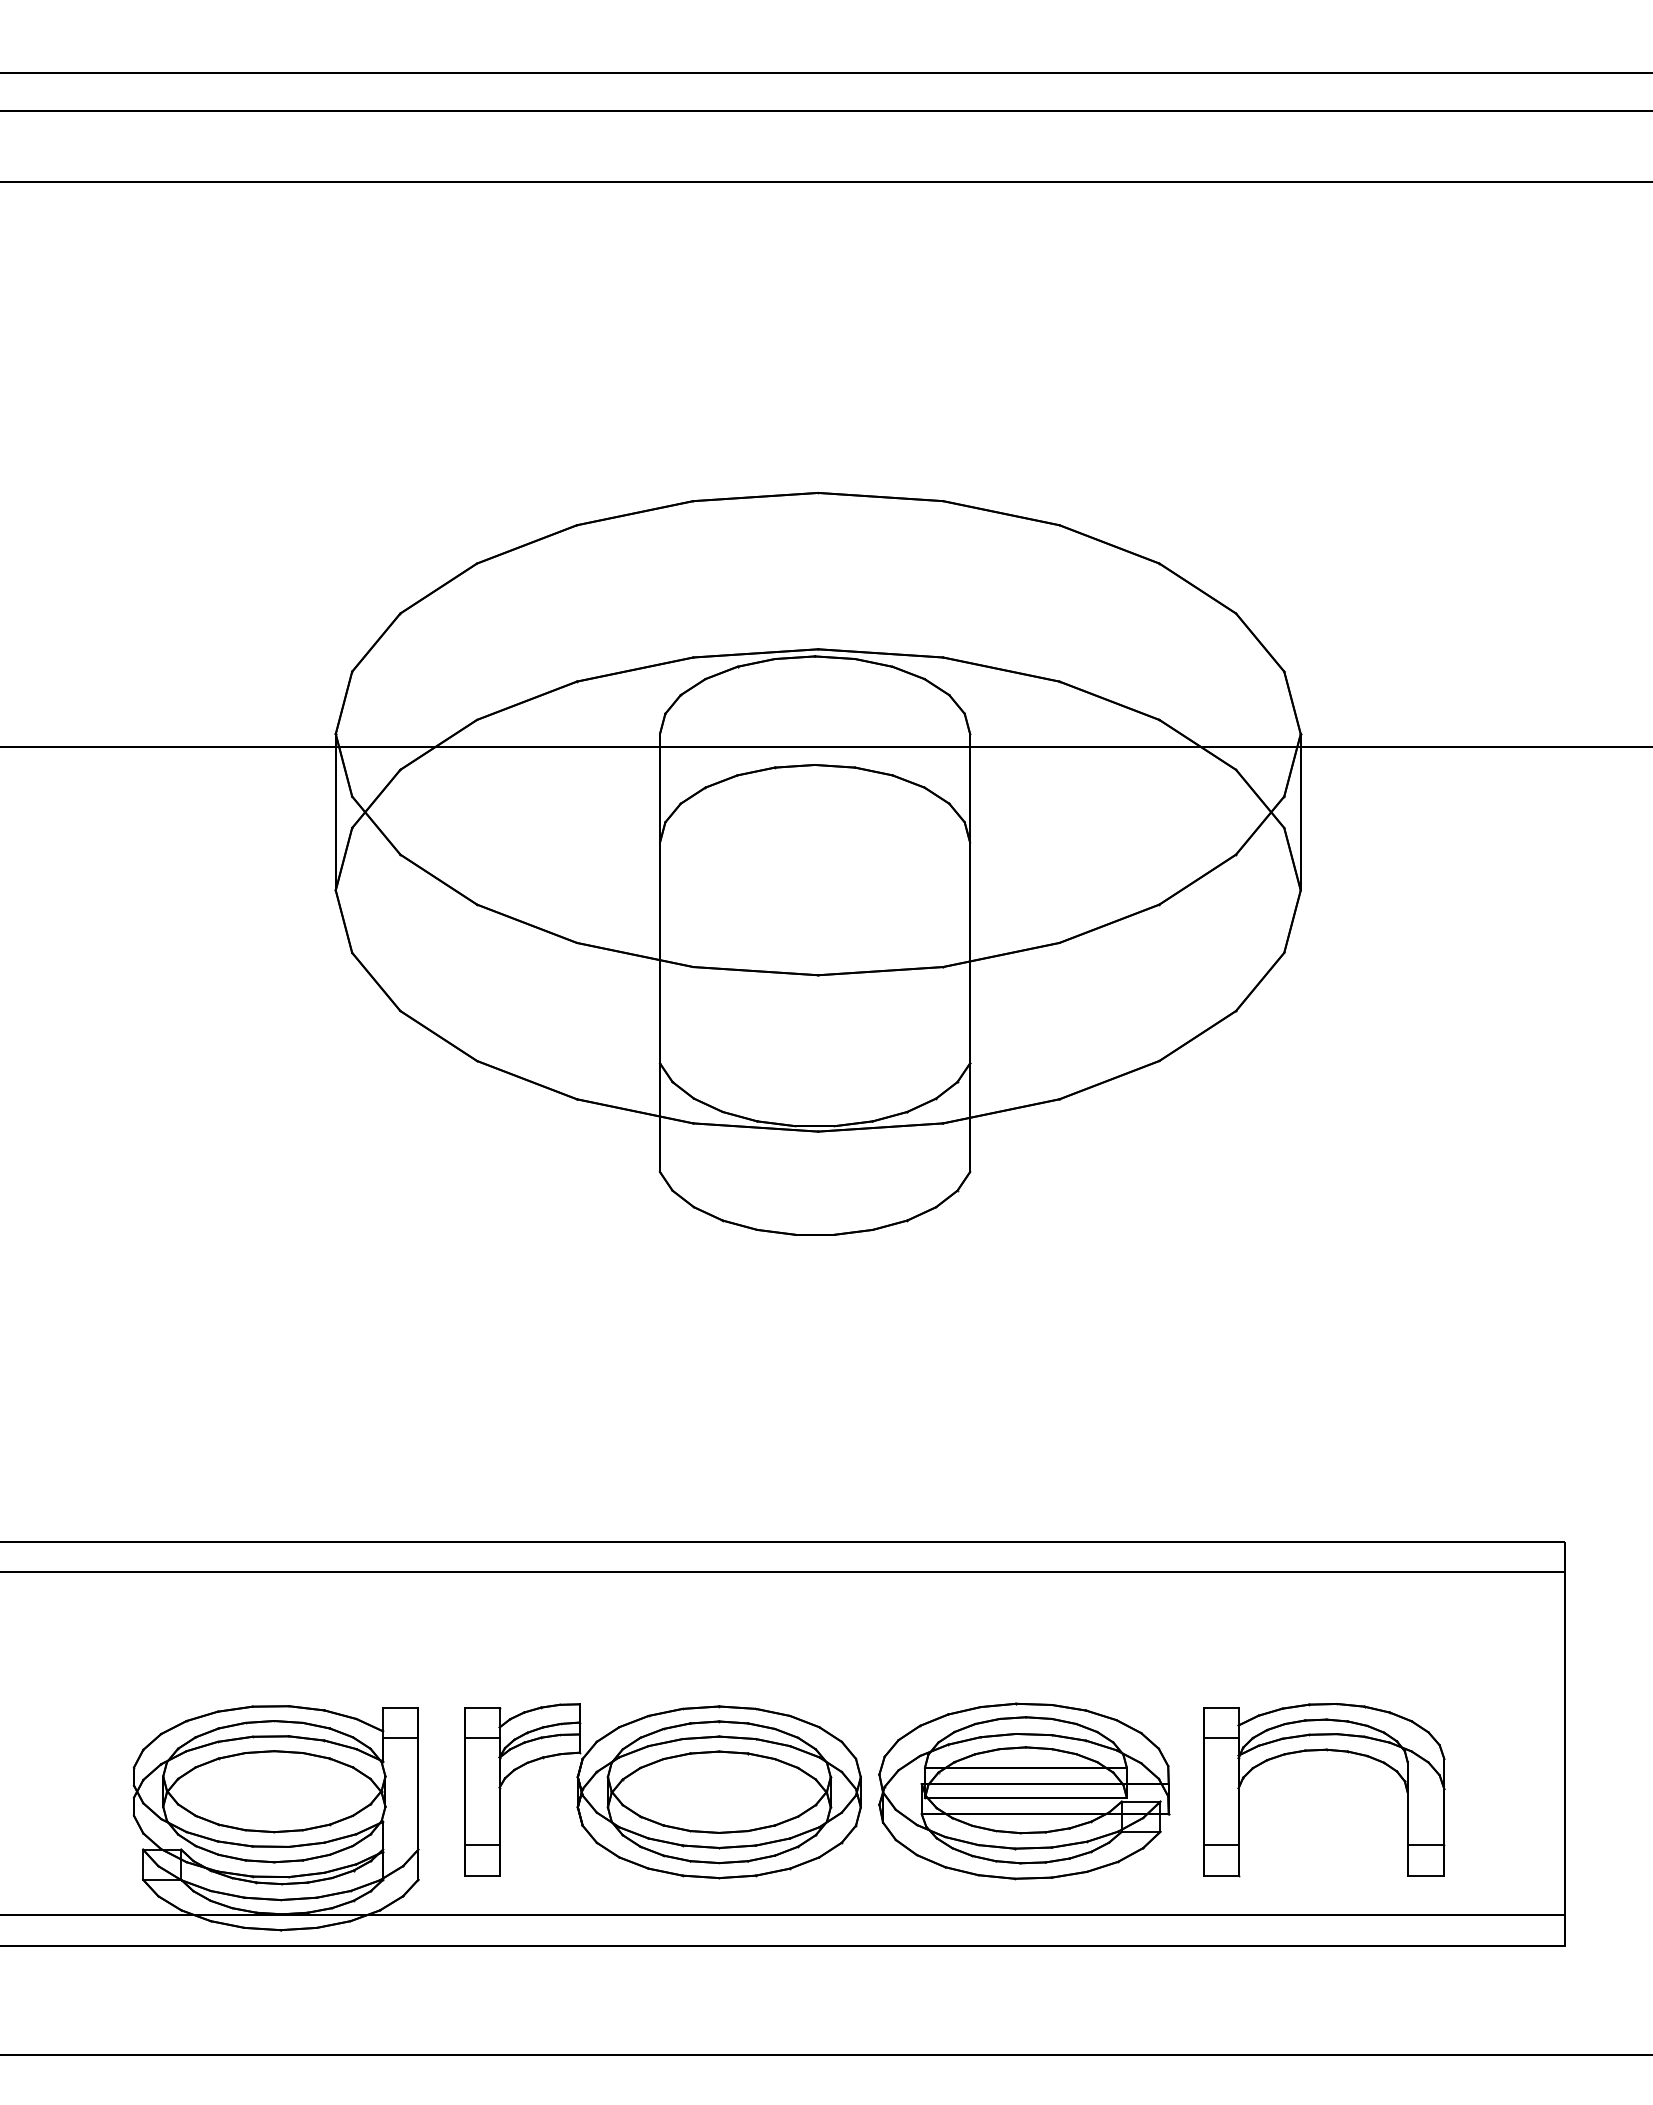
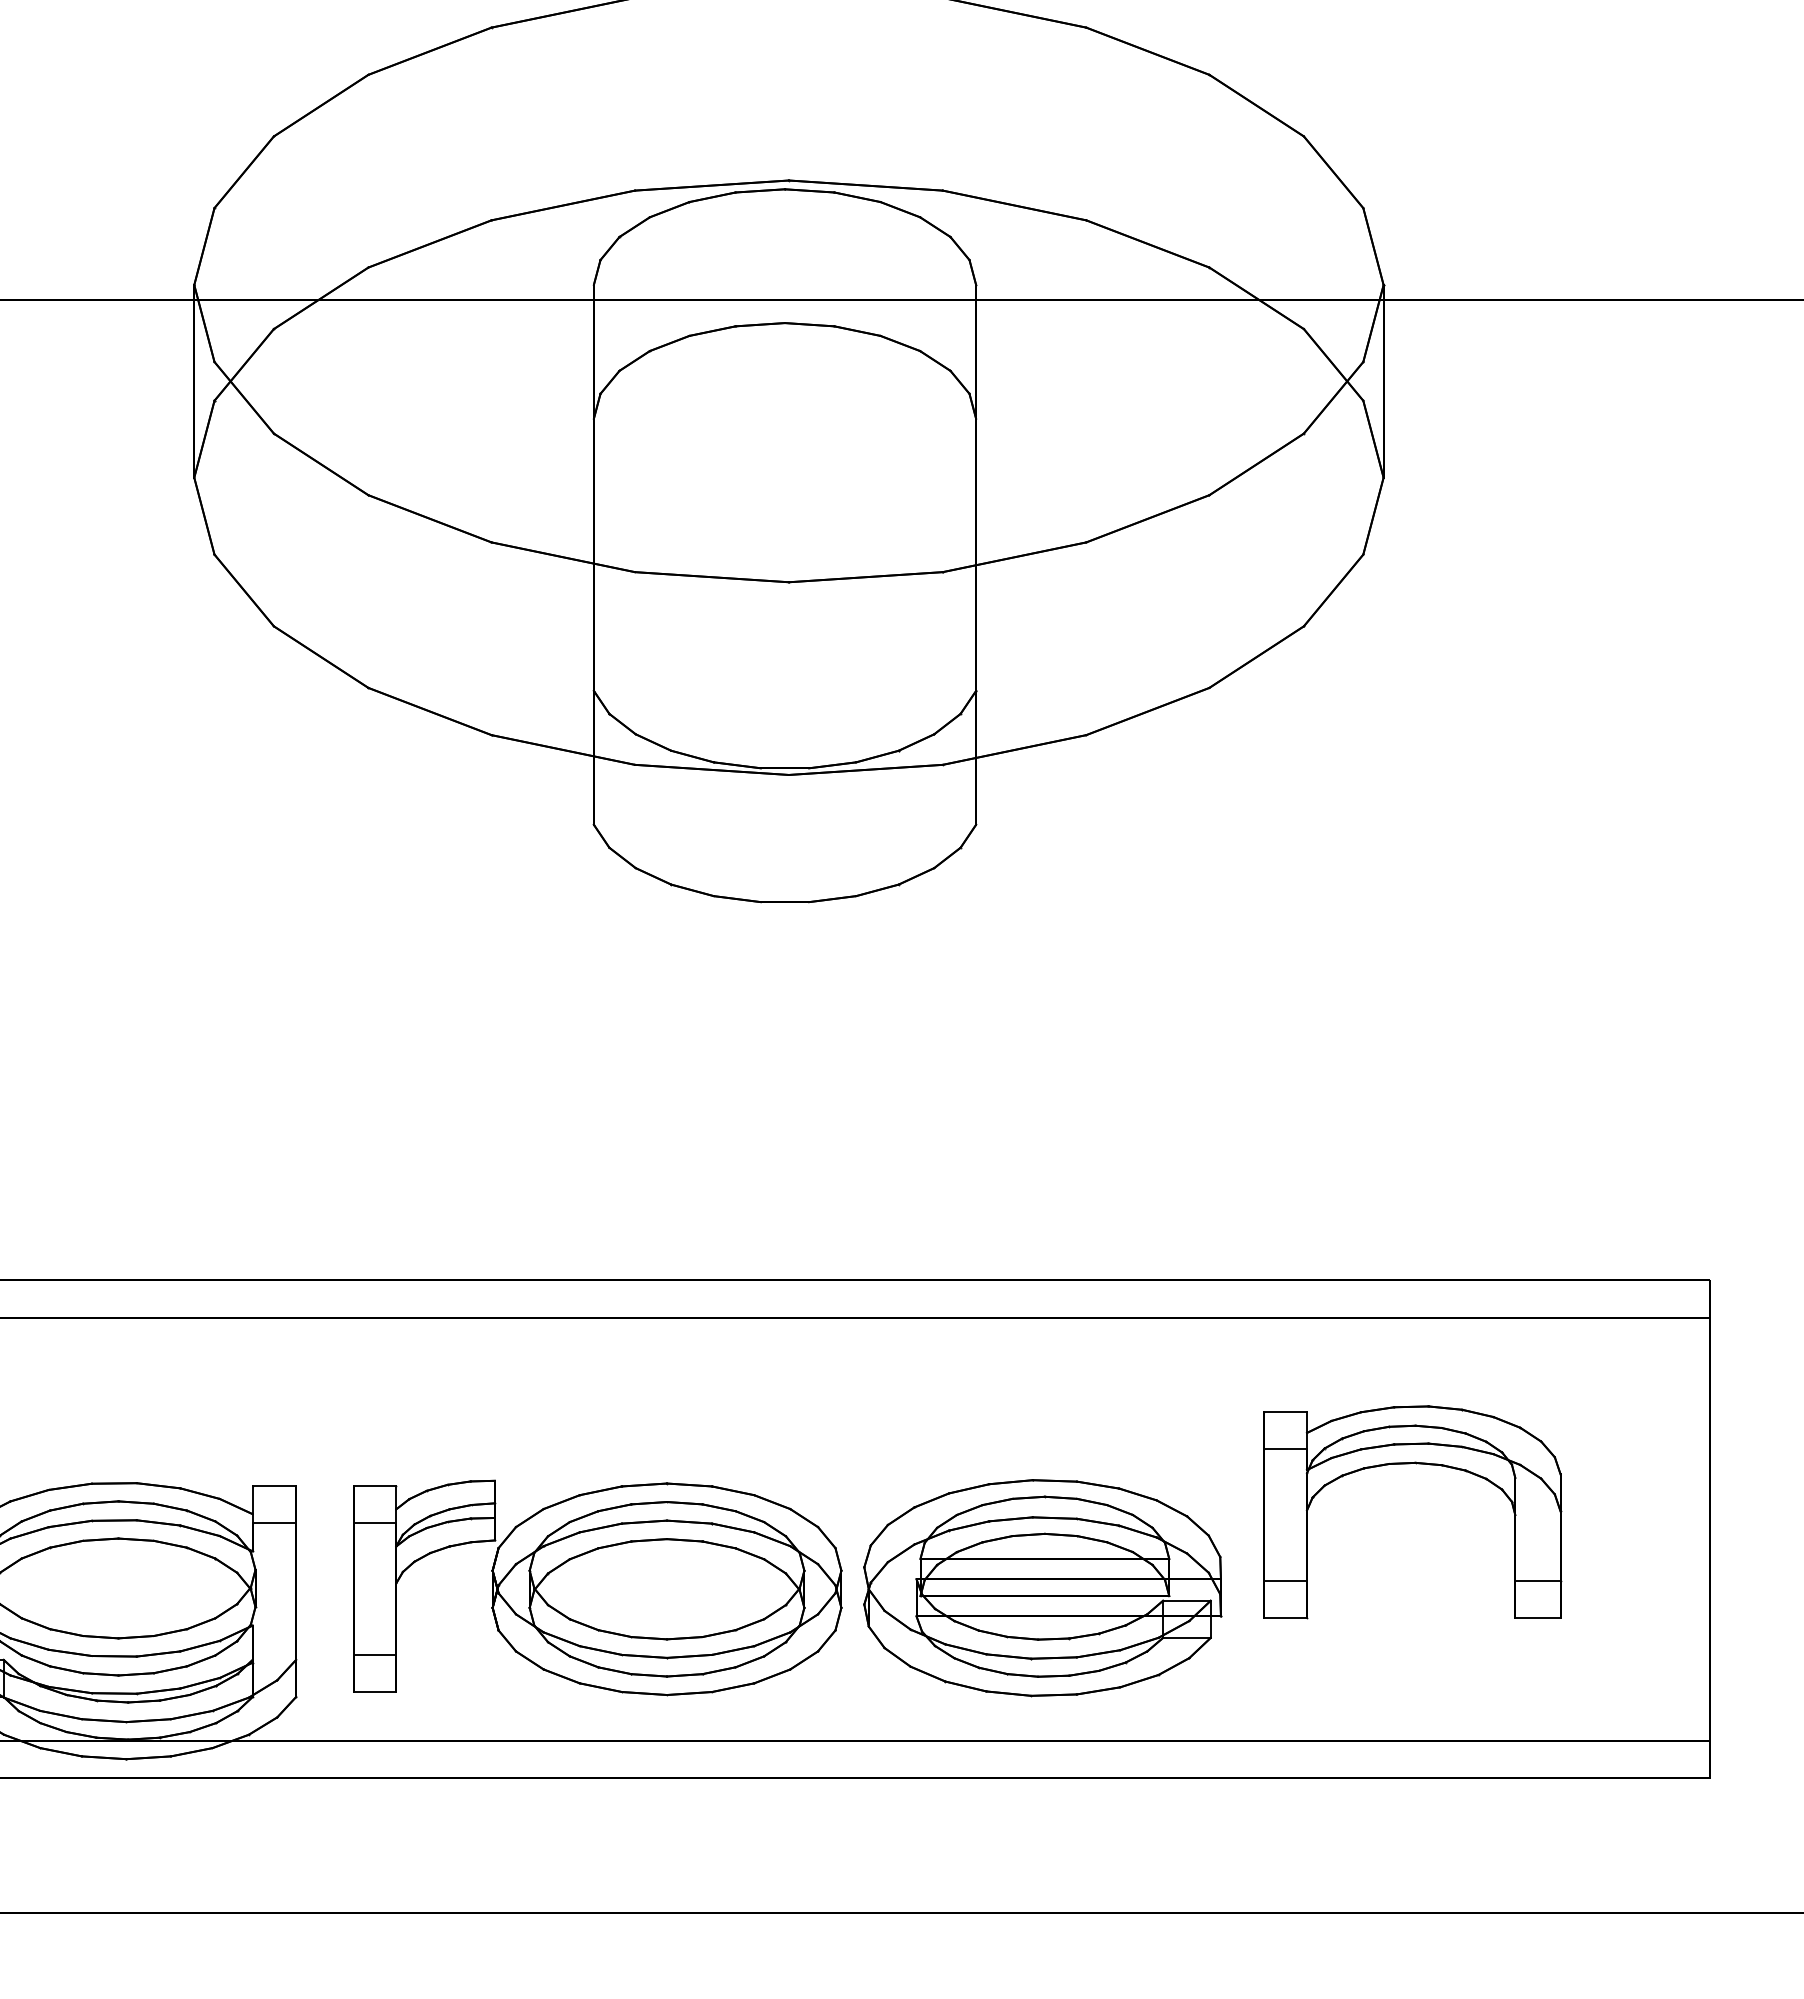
part: (1327, 1751) -> (1416, 1465), moved

